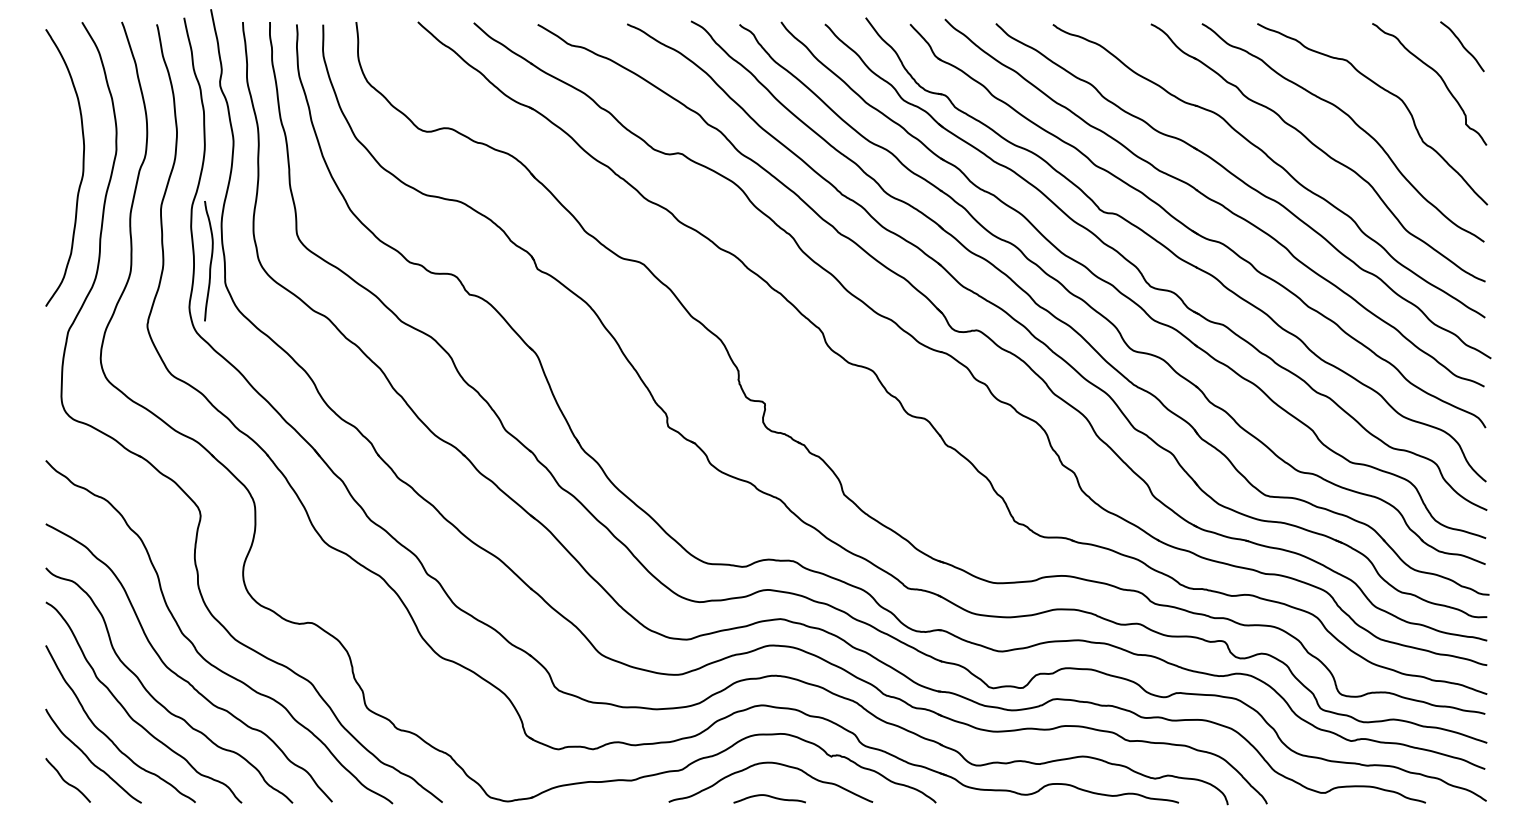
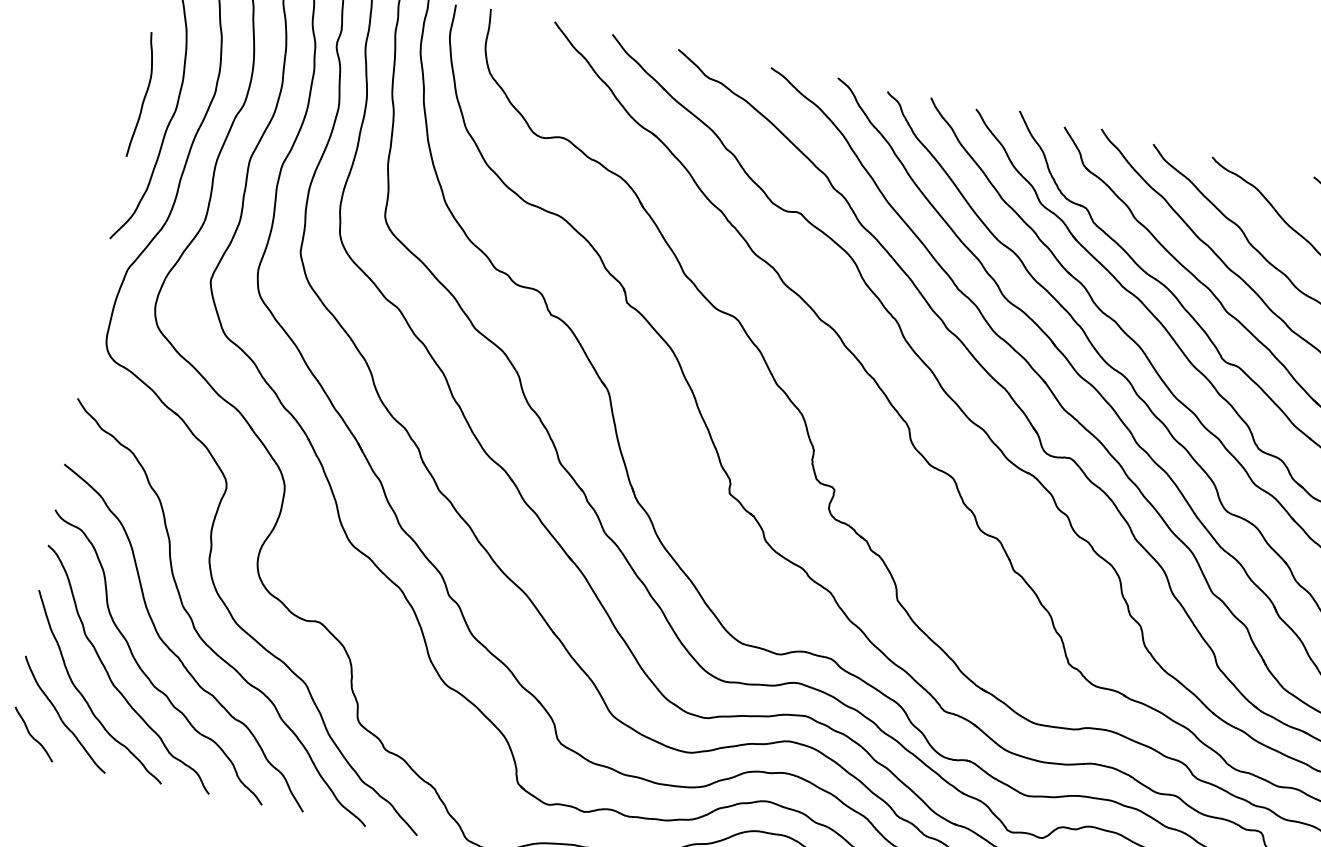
curve: (210, 261) -> (144, 95), moved

